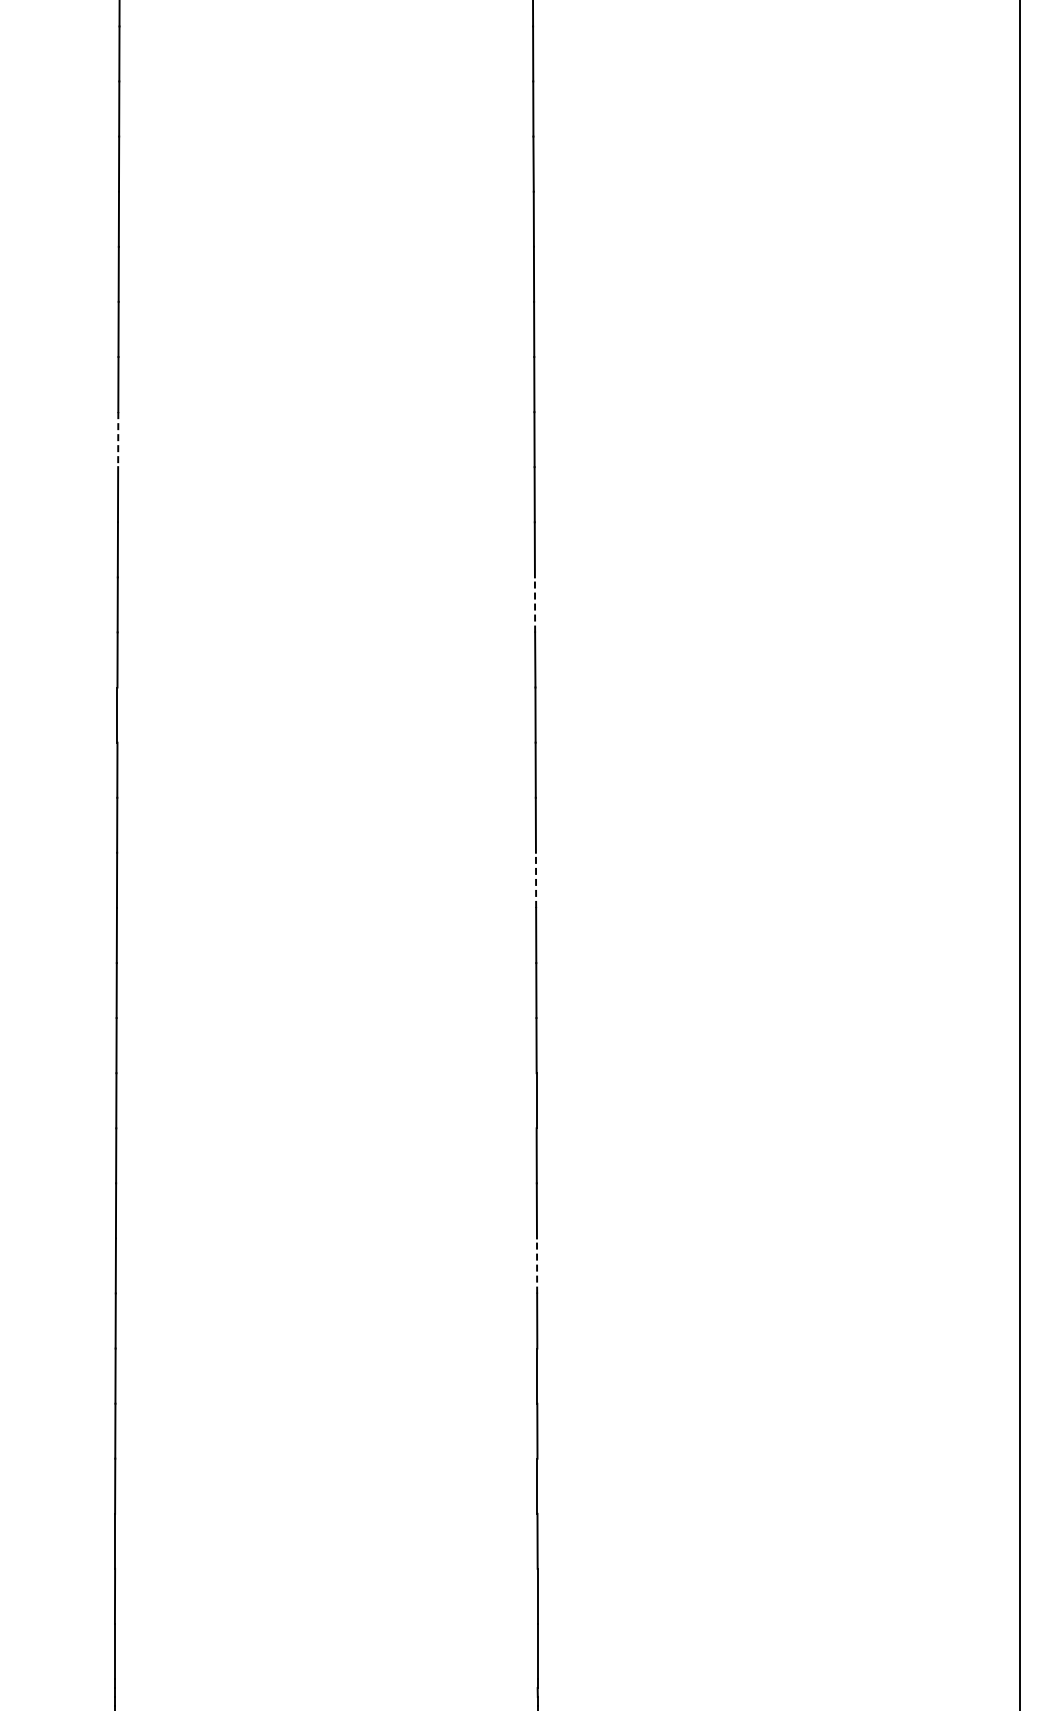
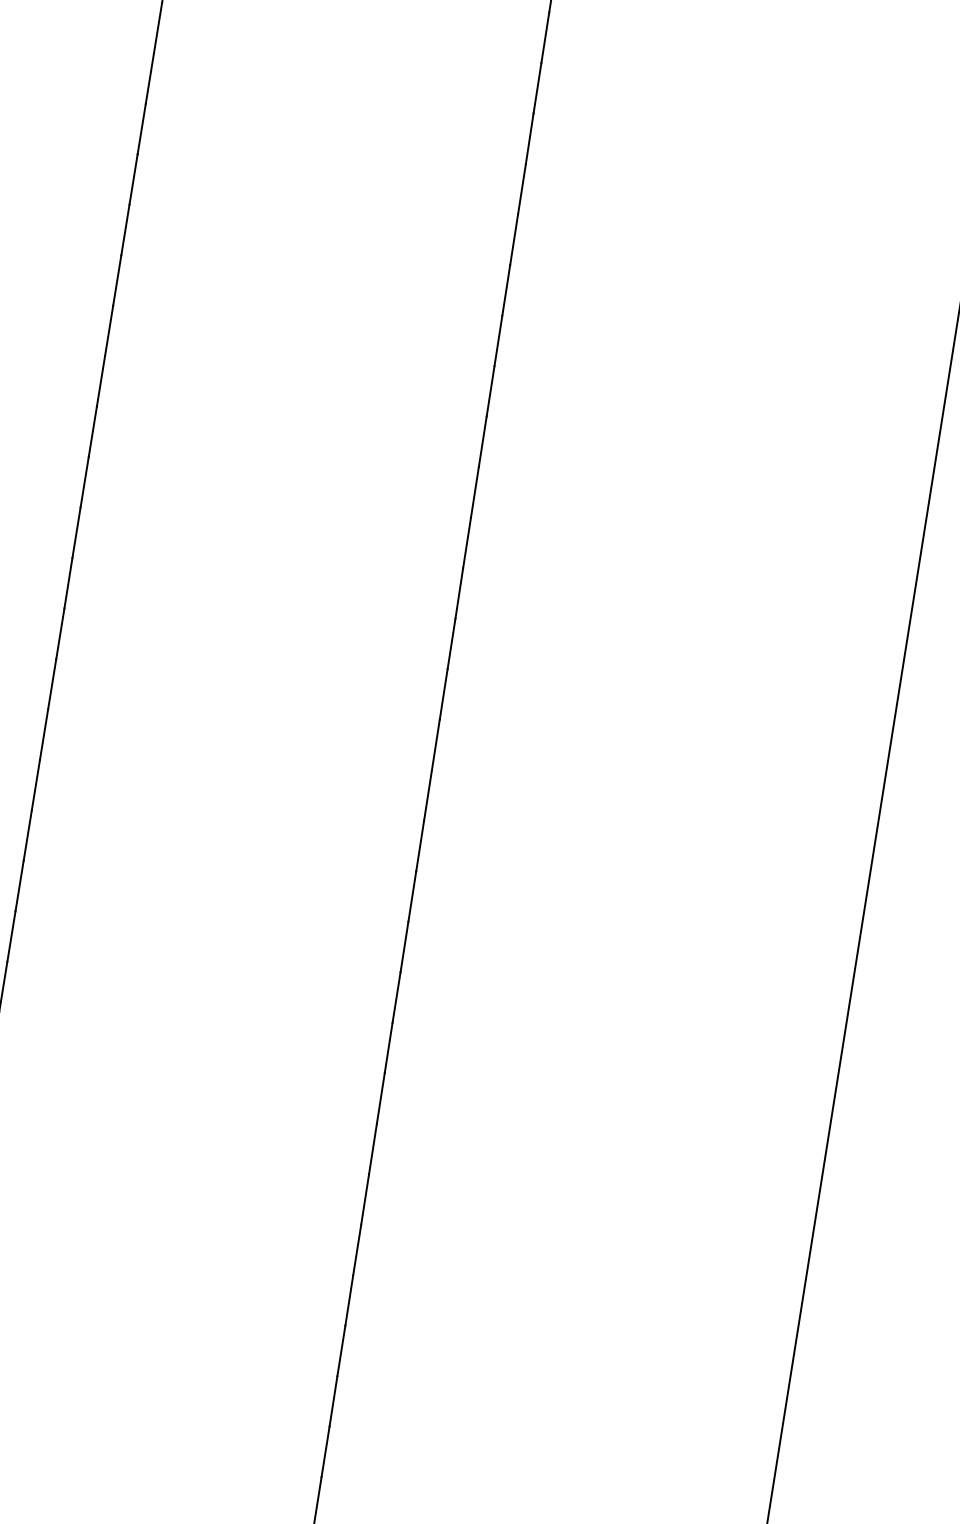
line: (118, 440) -> (109, 331), dashed -> solid
line: (535, 604) -> (467, 542), dashed -> solid
line: (536, 880) -> (428, 795), dashed -> solid
line: (537, 1266) -> (373, 1149), dashed -> solid

